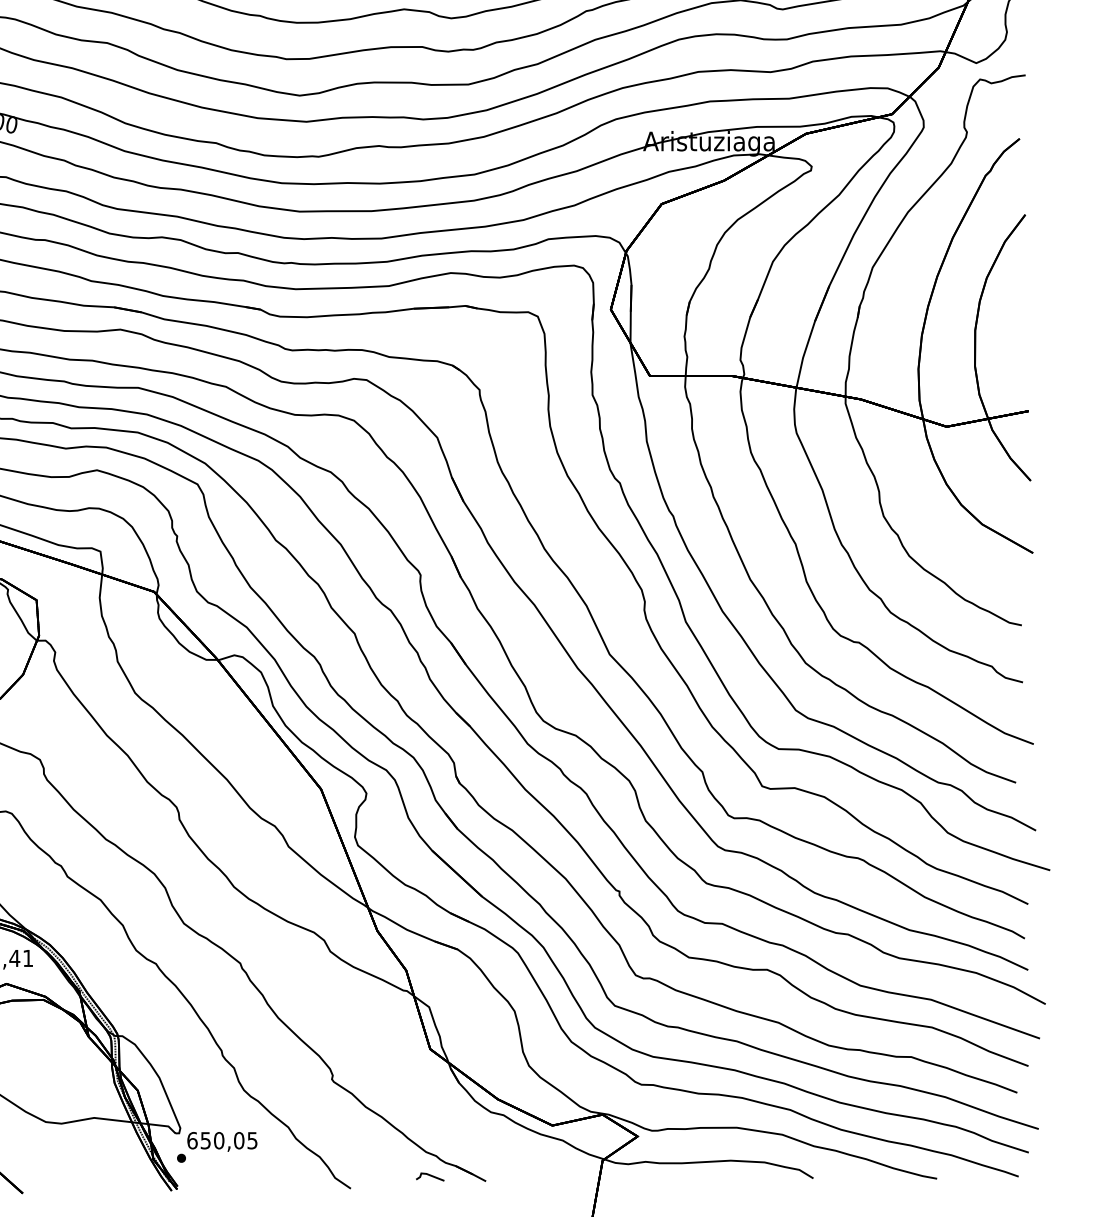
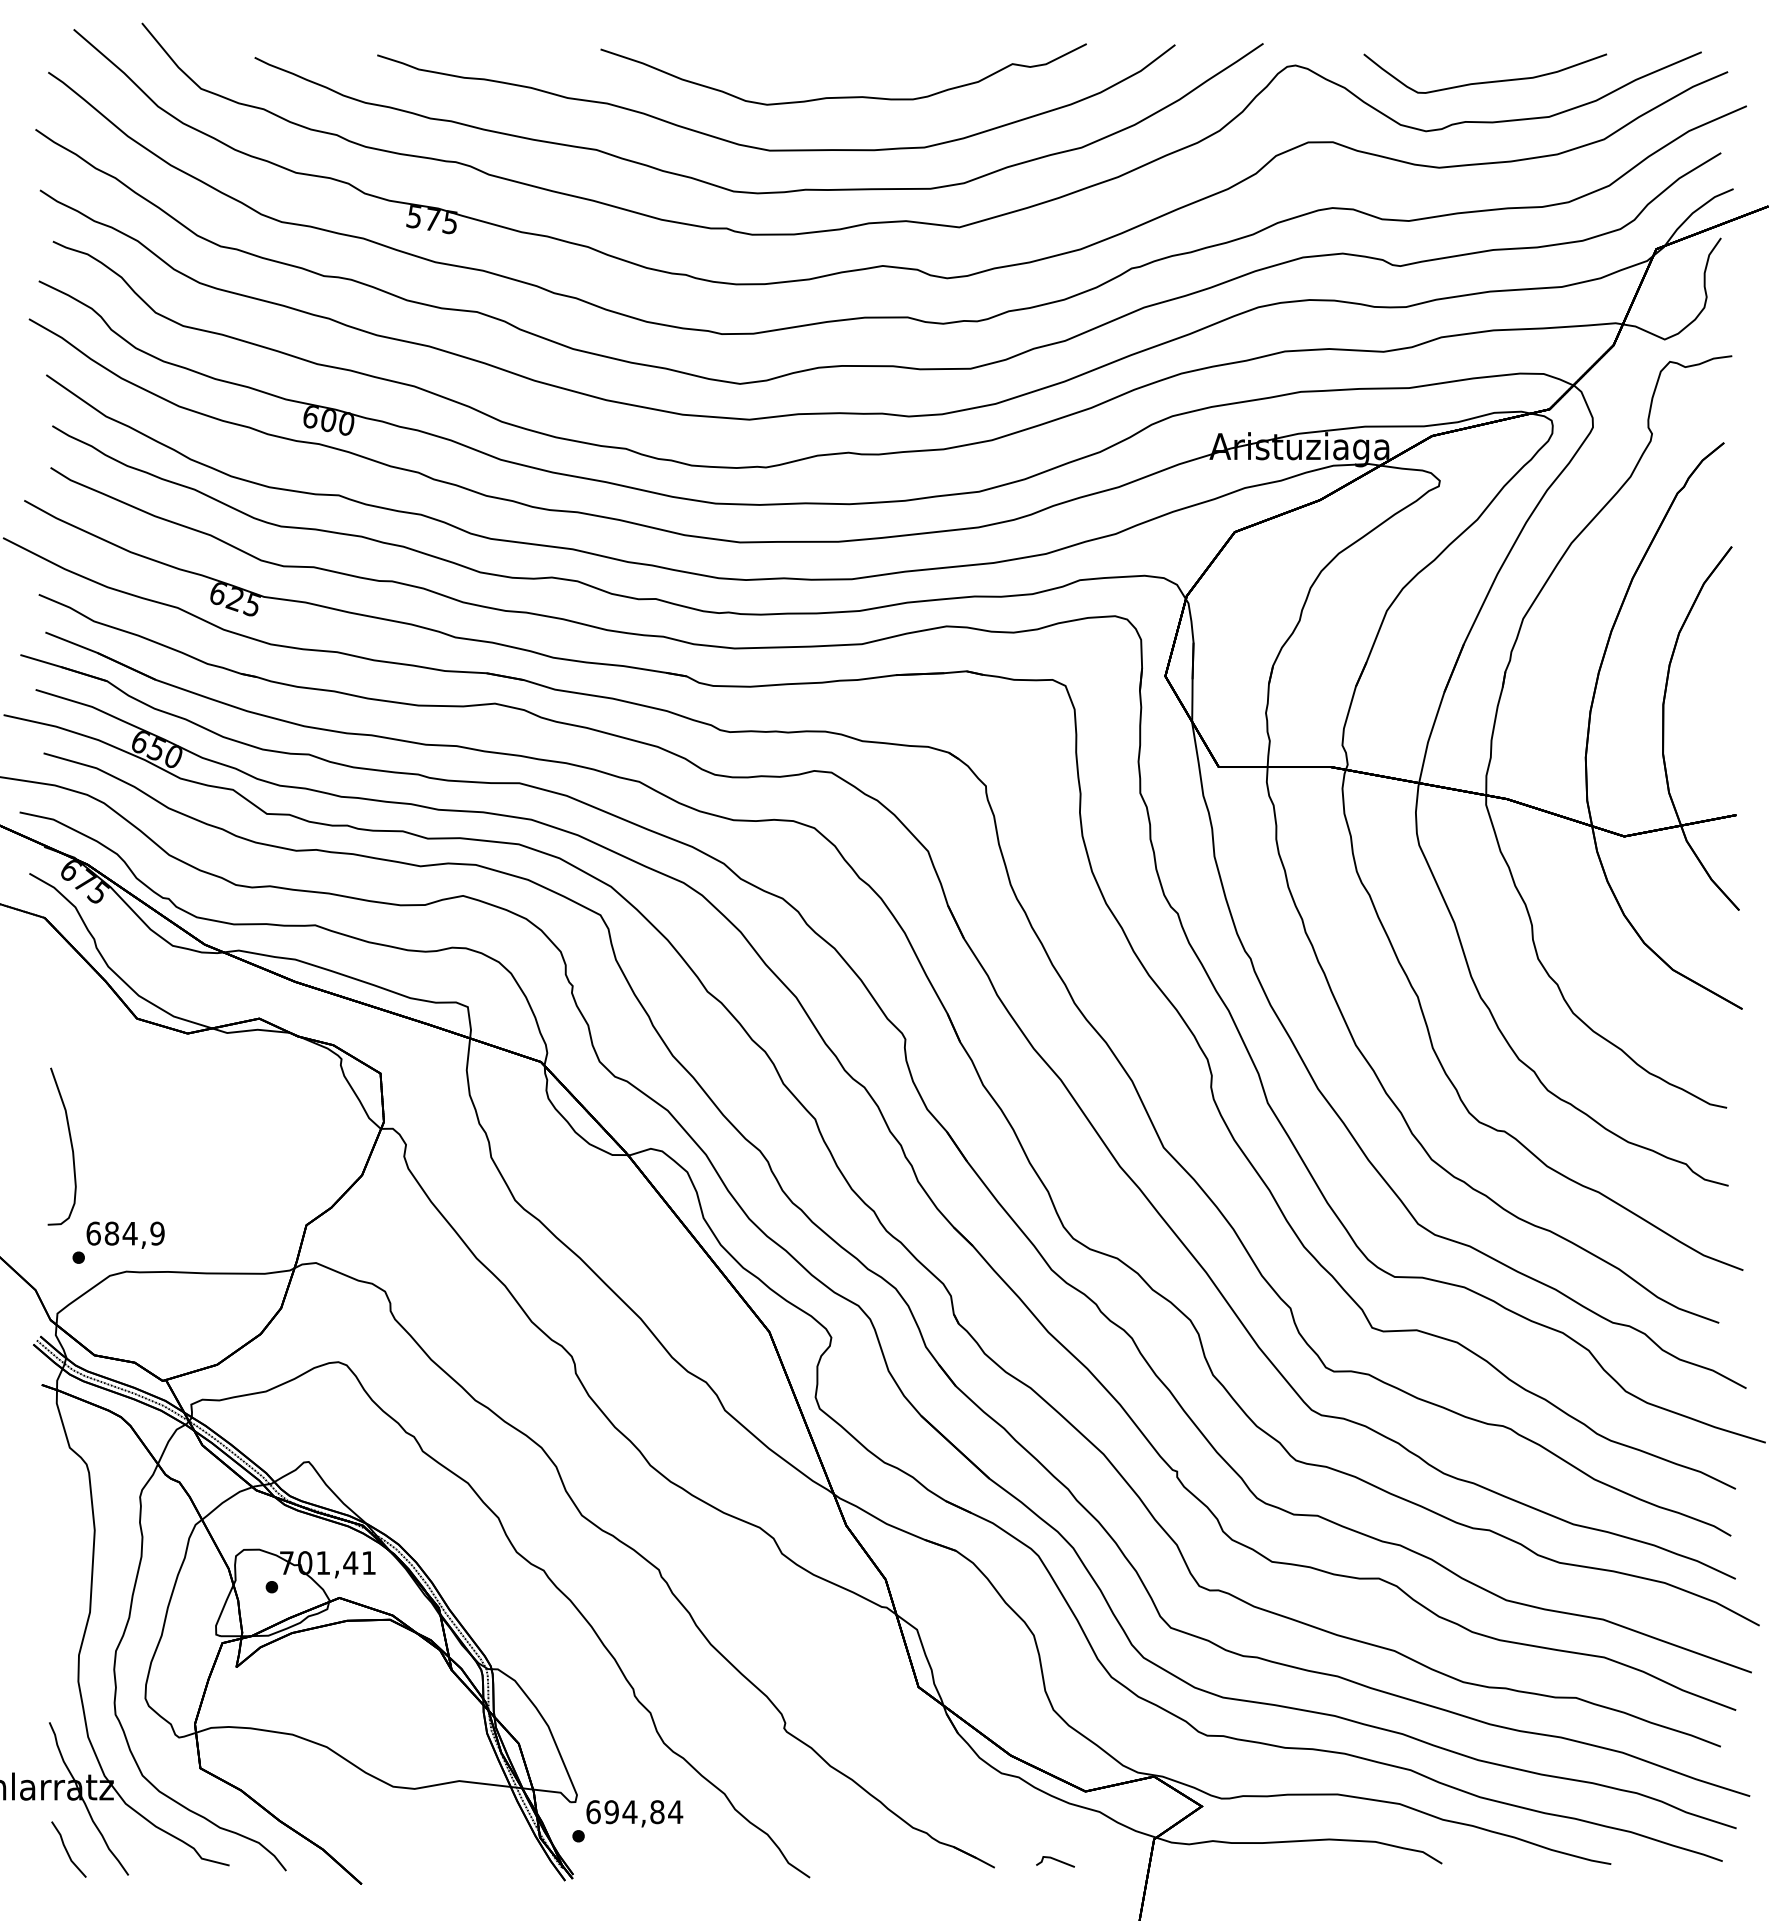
text: (229, 1140) -> (643, 1812), 650,05 -> 694,84
line: (430, 1176) -> (1055, 1860), moved

